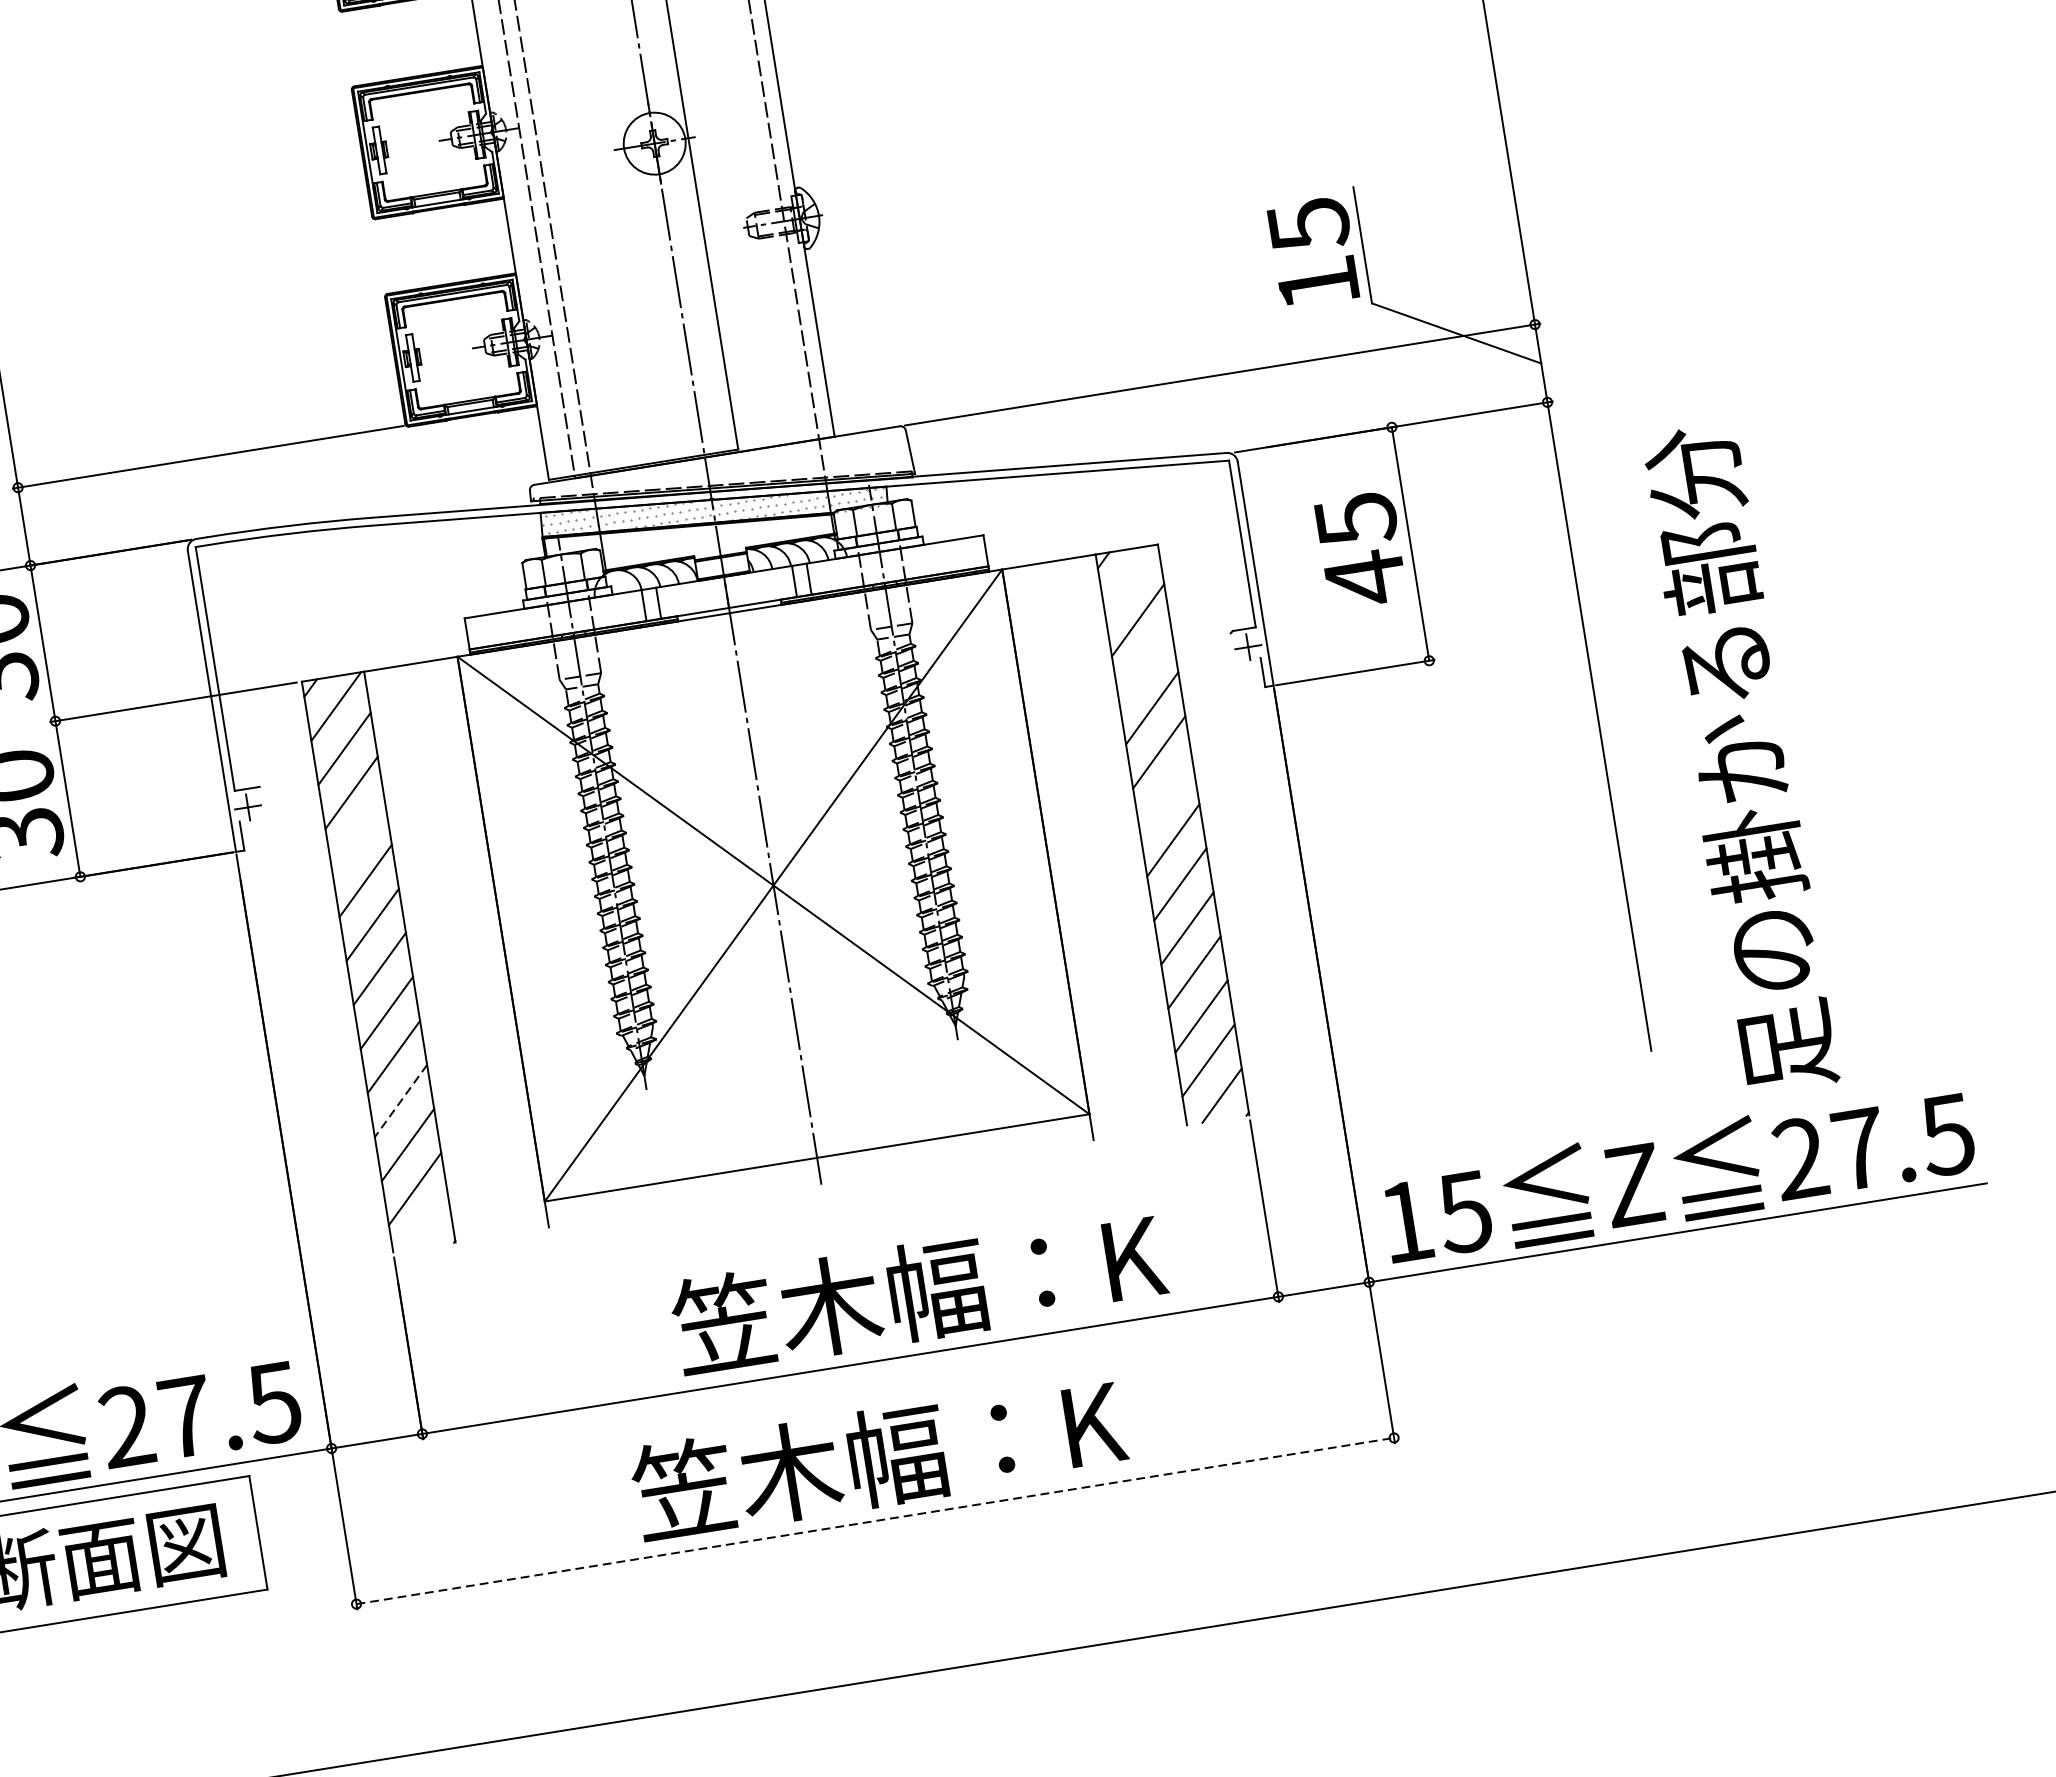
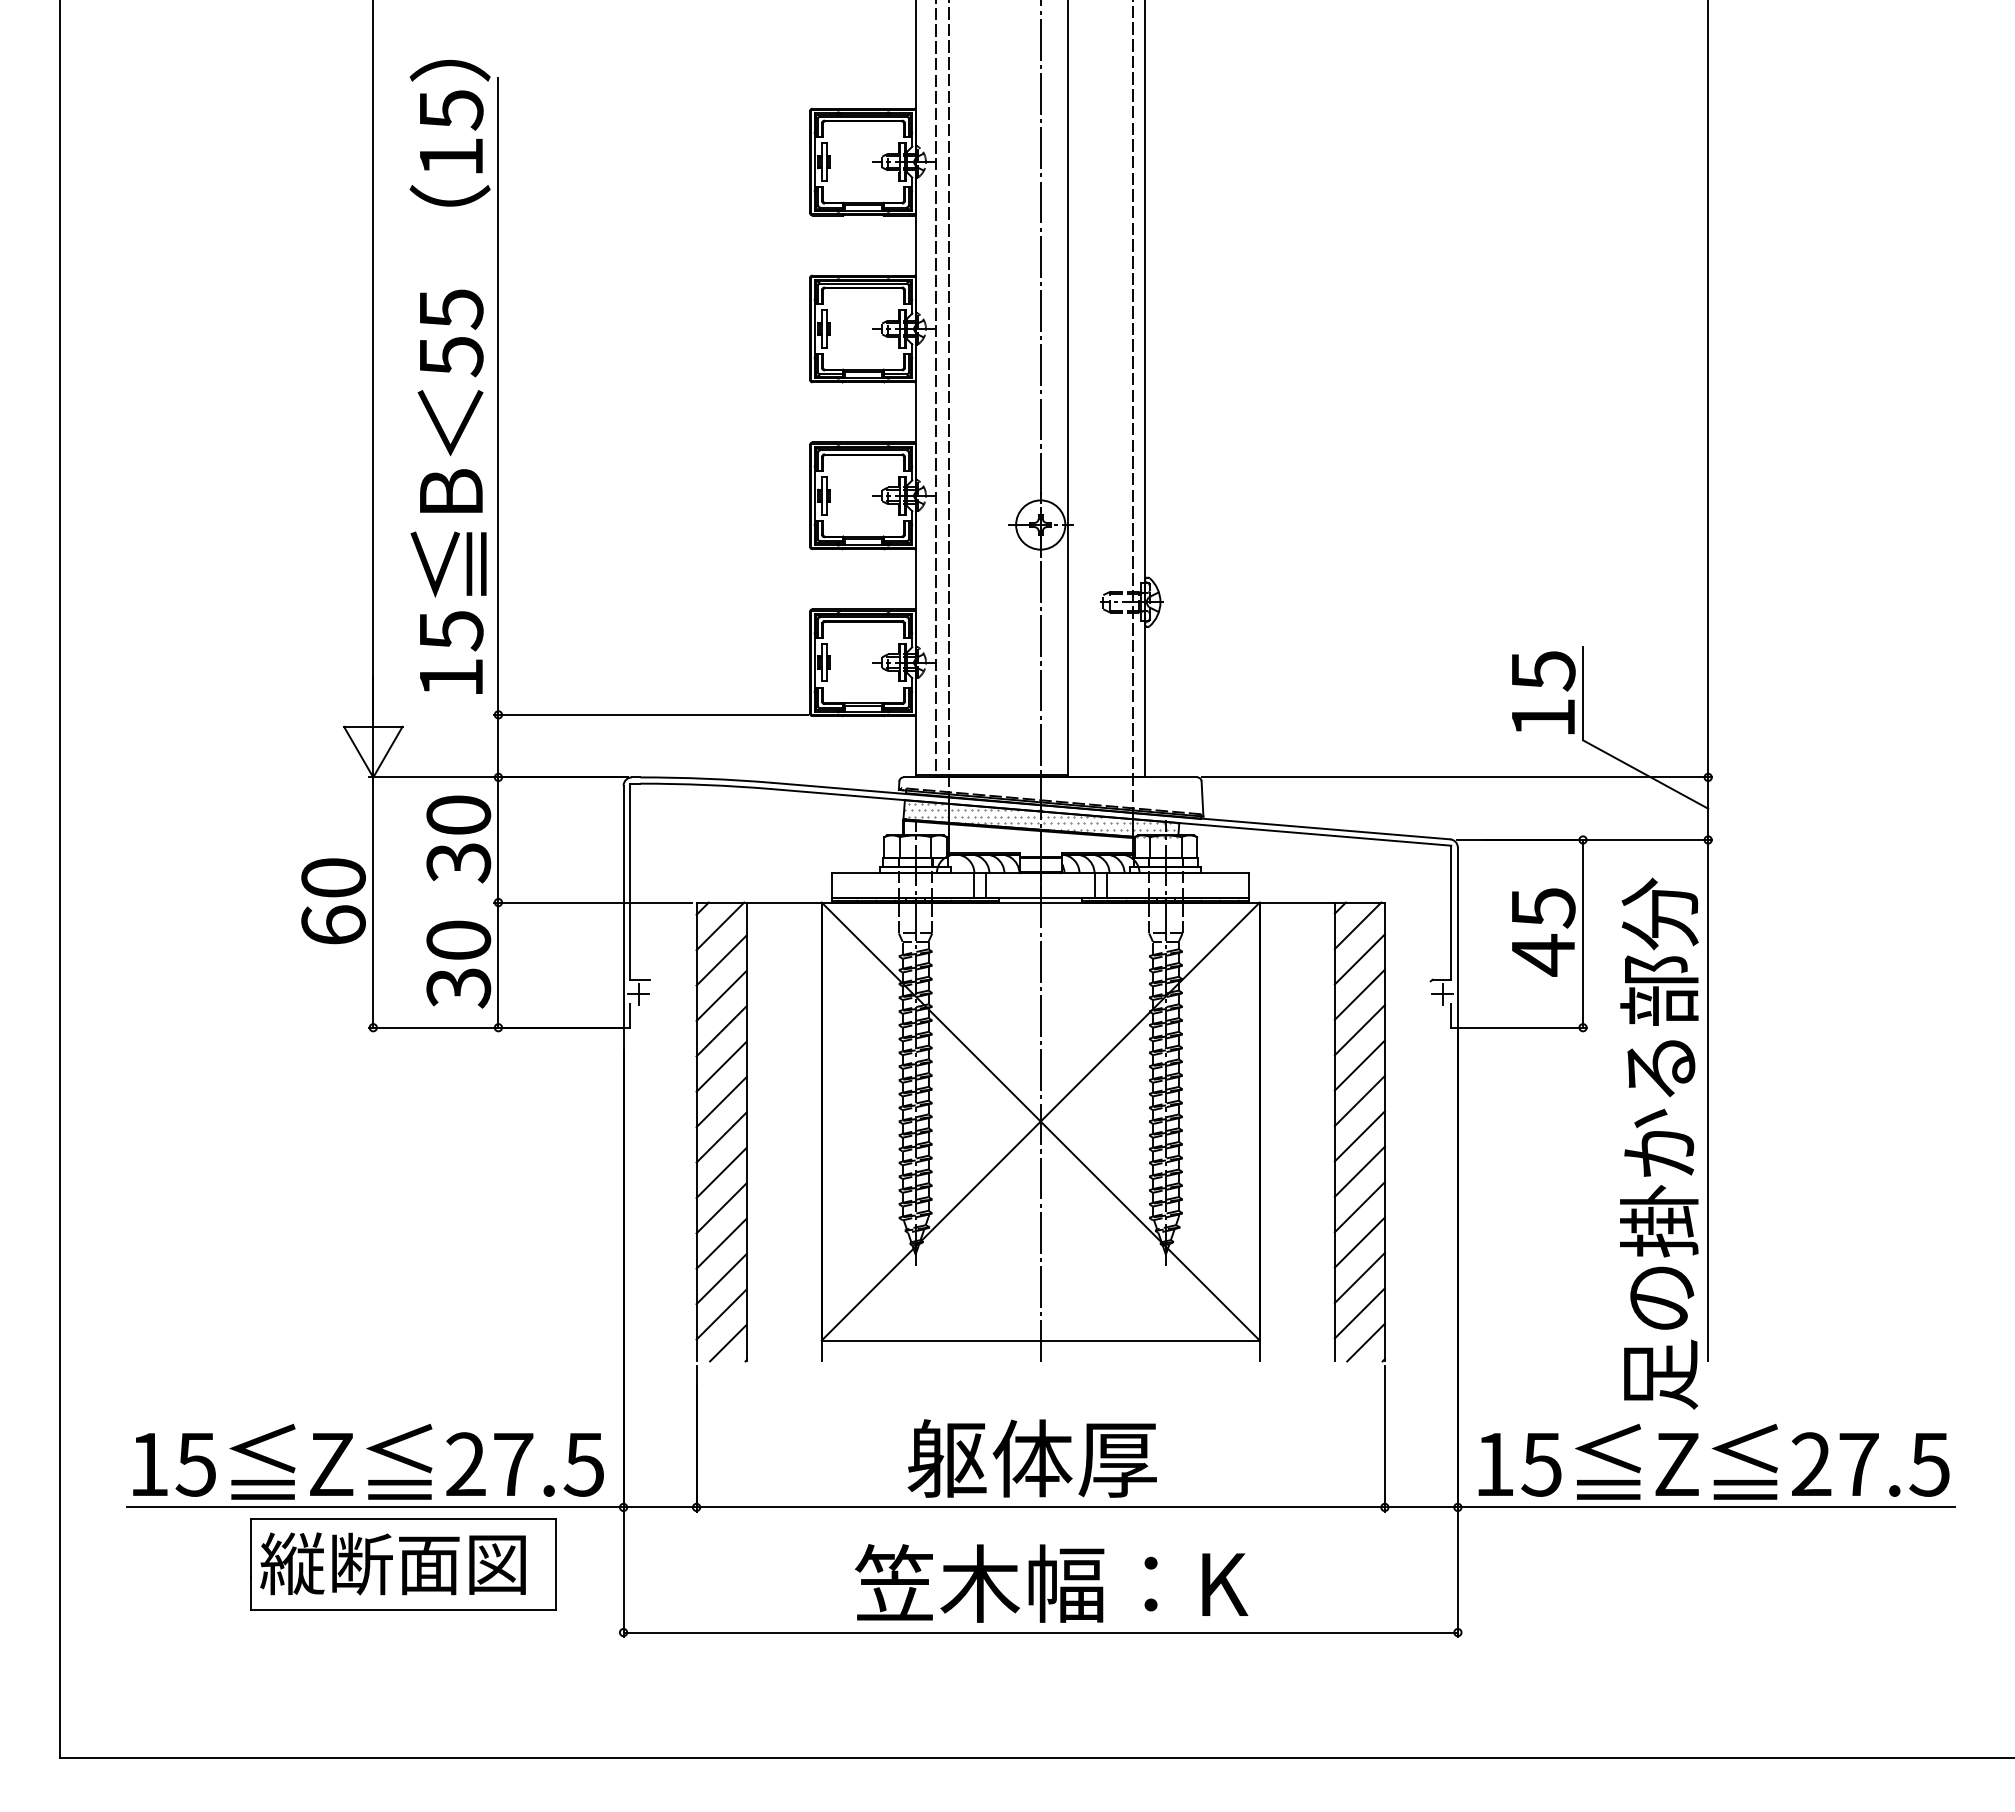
line: (1128, 578) -> (1357, 925), added
line: (1144, 664) -> (1359, 994), added
text: (1740, 758) -> (1659, 1143), moved
line: (1165, 797) -> (1359, 1101), added
line: (358, 837) -> (721, 1031), added
line: (400, 1102) -> (721, 1244), dashed -> solid
line: (429, 1222) -> (728, 1342), added
text: (918, 1292) -> (1103, 1458), 笠木幅：K -> 躯体厚
line: (876, 1520) -> (1041, 1632), dashed -> solid

